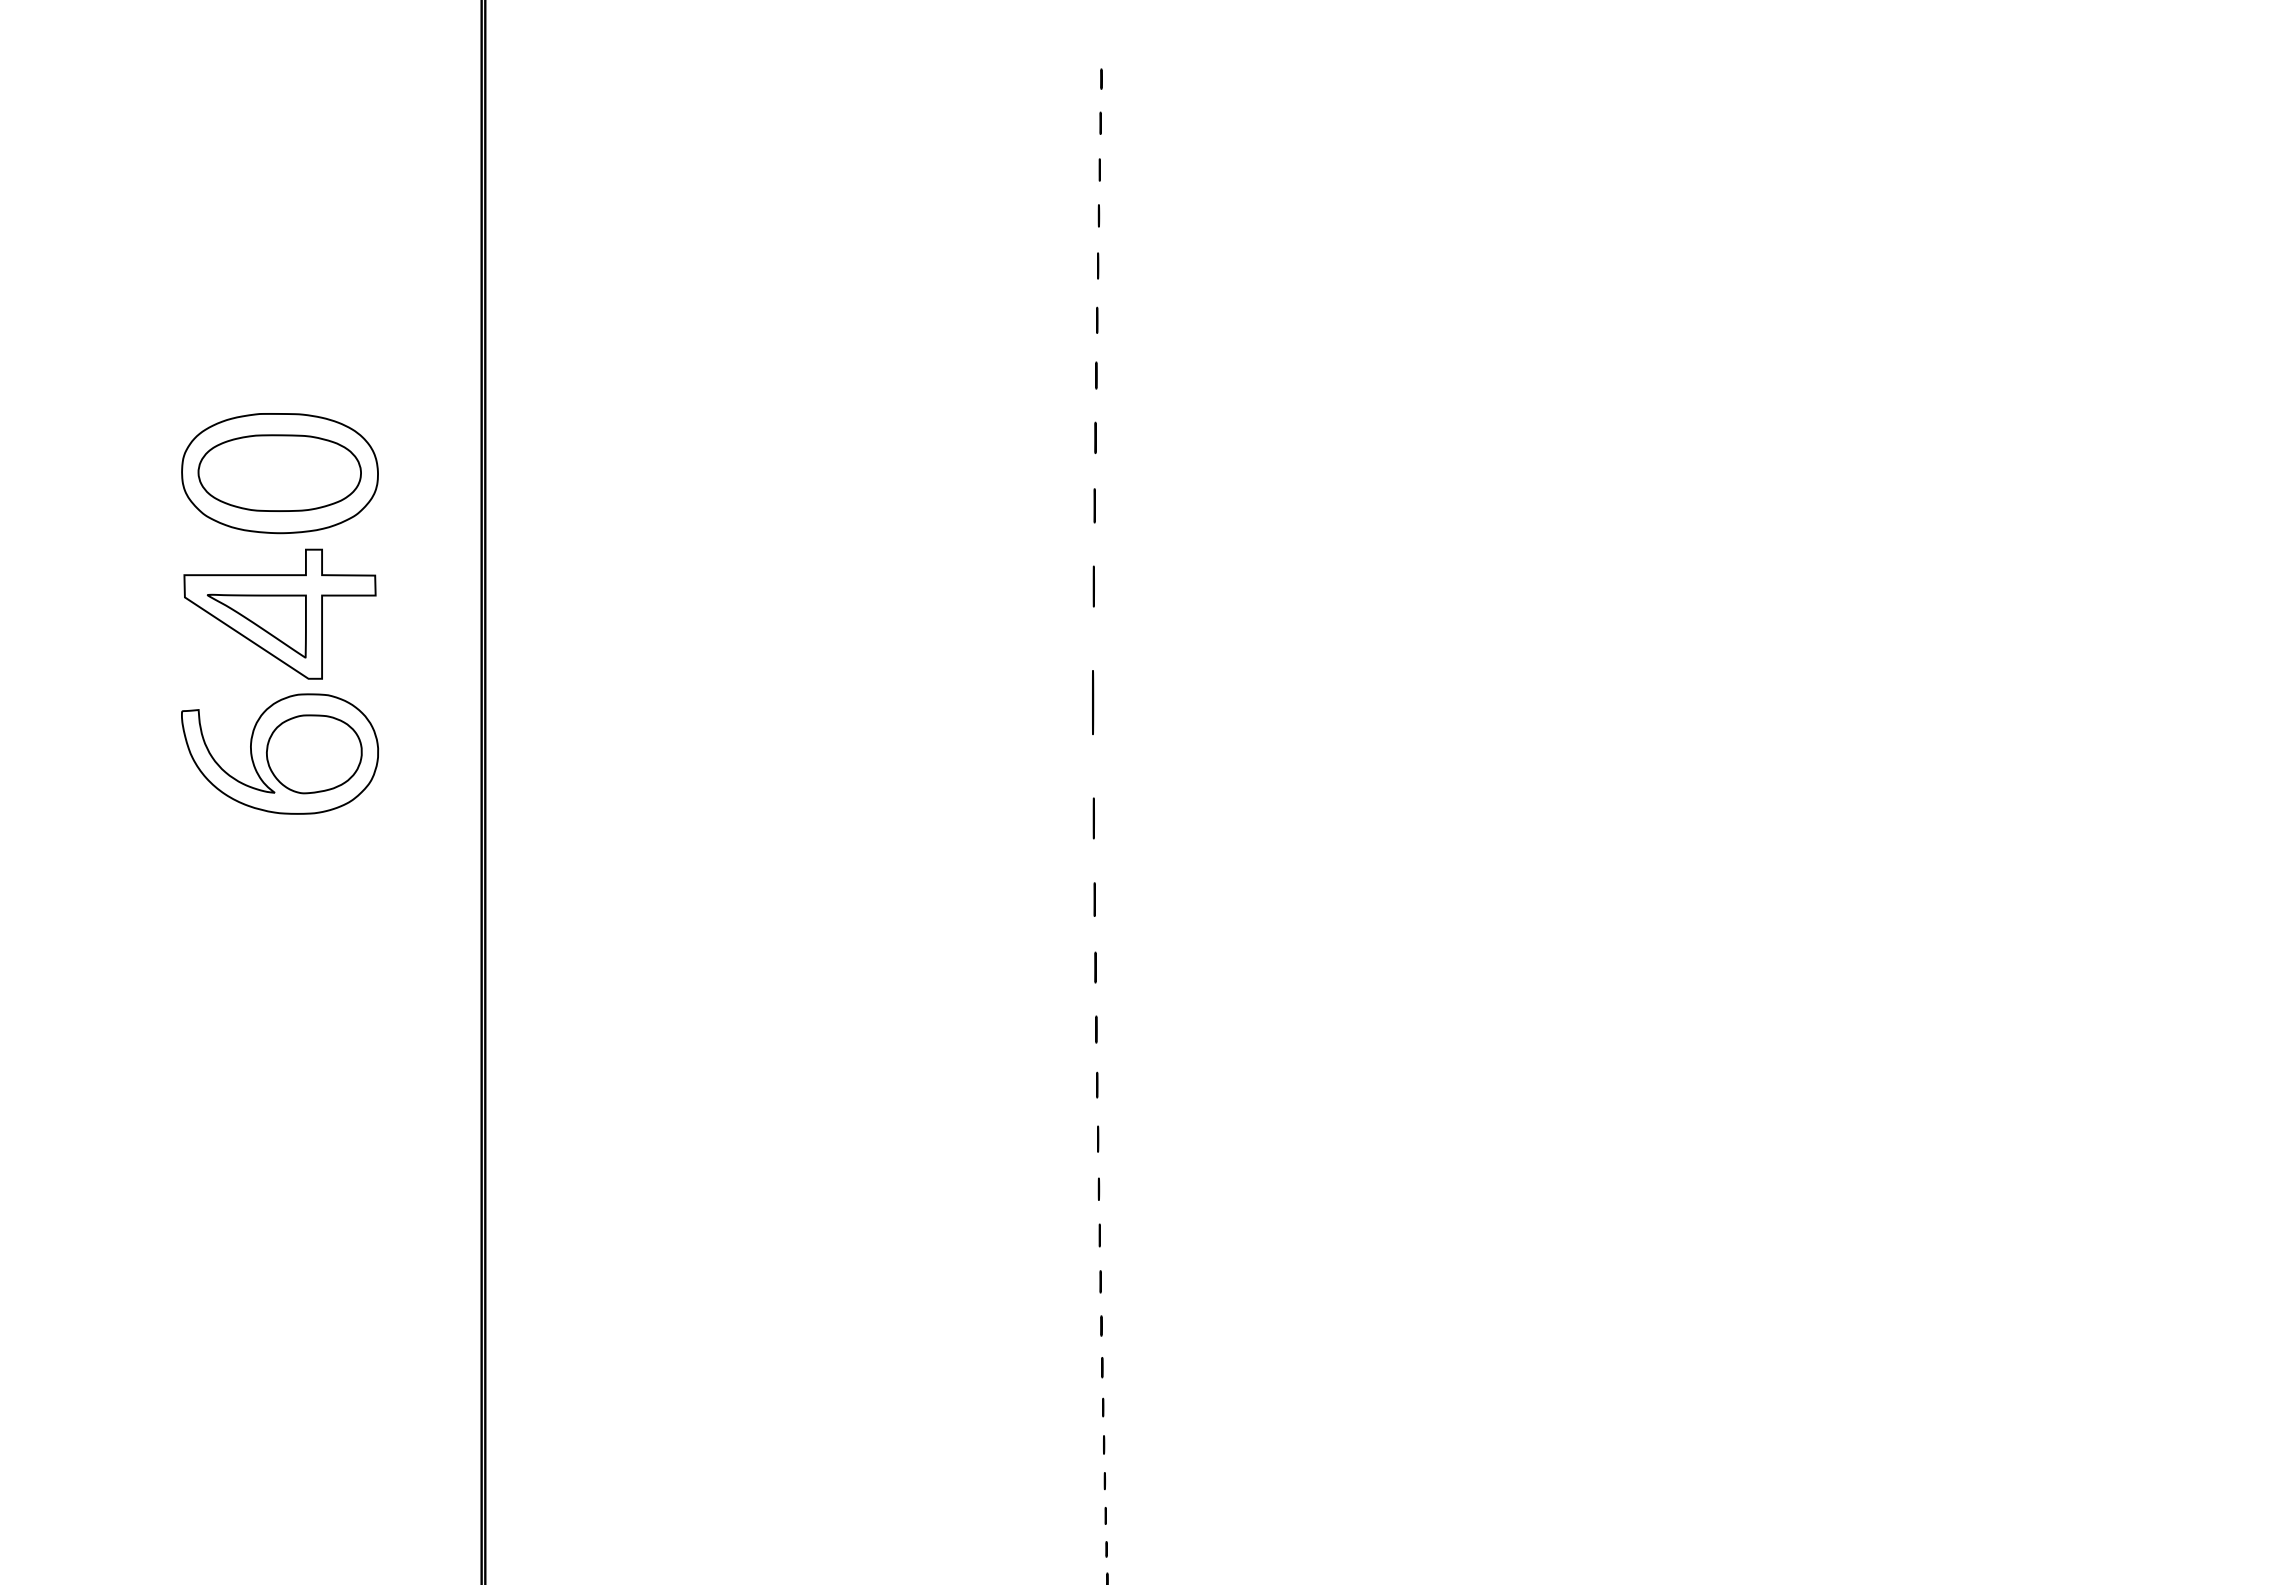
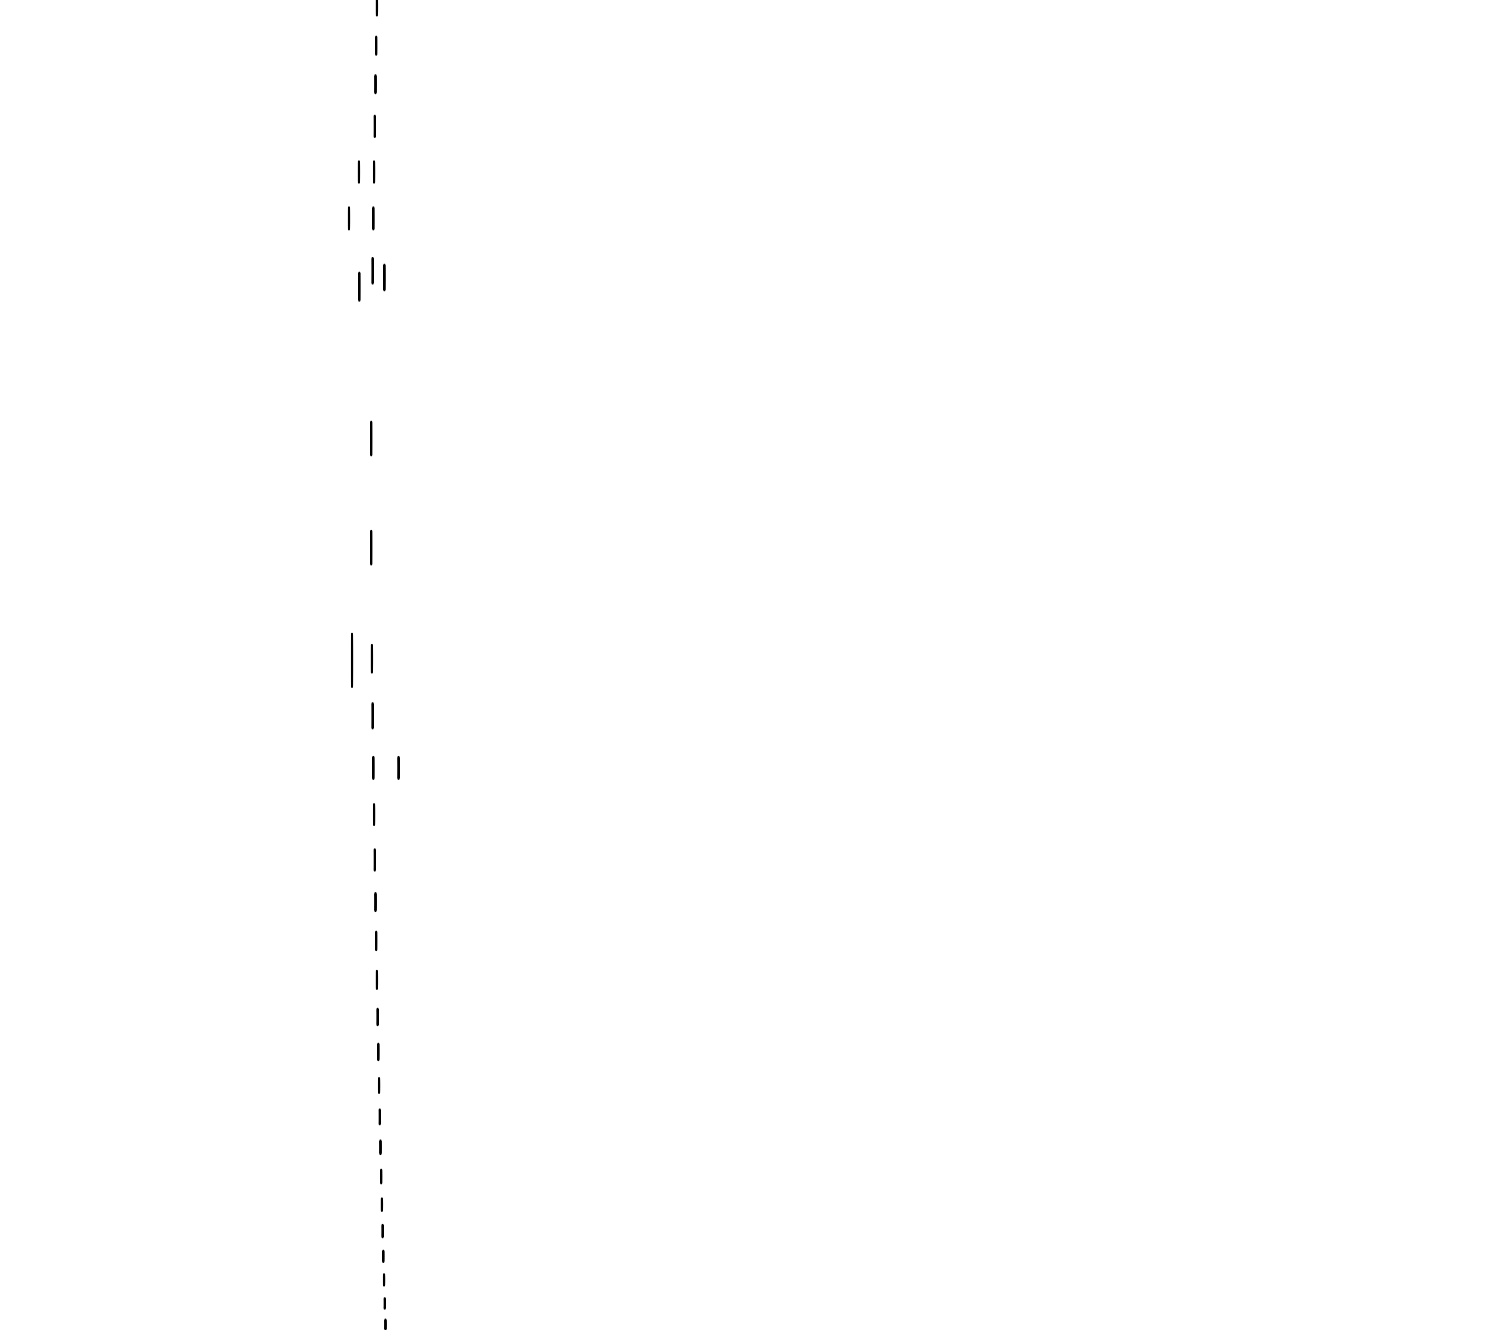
line: (1079, 319) -> (359, 171), added
line: (1067, 375) -> (349, 218), added
line: (1109, 445) -> (384, 277), added
line: (1094, 505) -> (359, 286), moved
line: (1093, 586) -> (370, 438), moved
line: (1093, 702) -> (352, 660), moved
line: (1093, 818) -> (370, 547), moved
line: (1126, 1029) -> (398, 767), added

